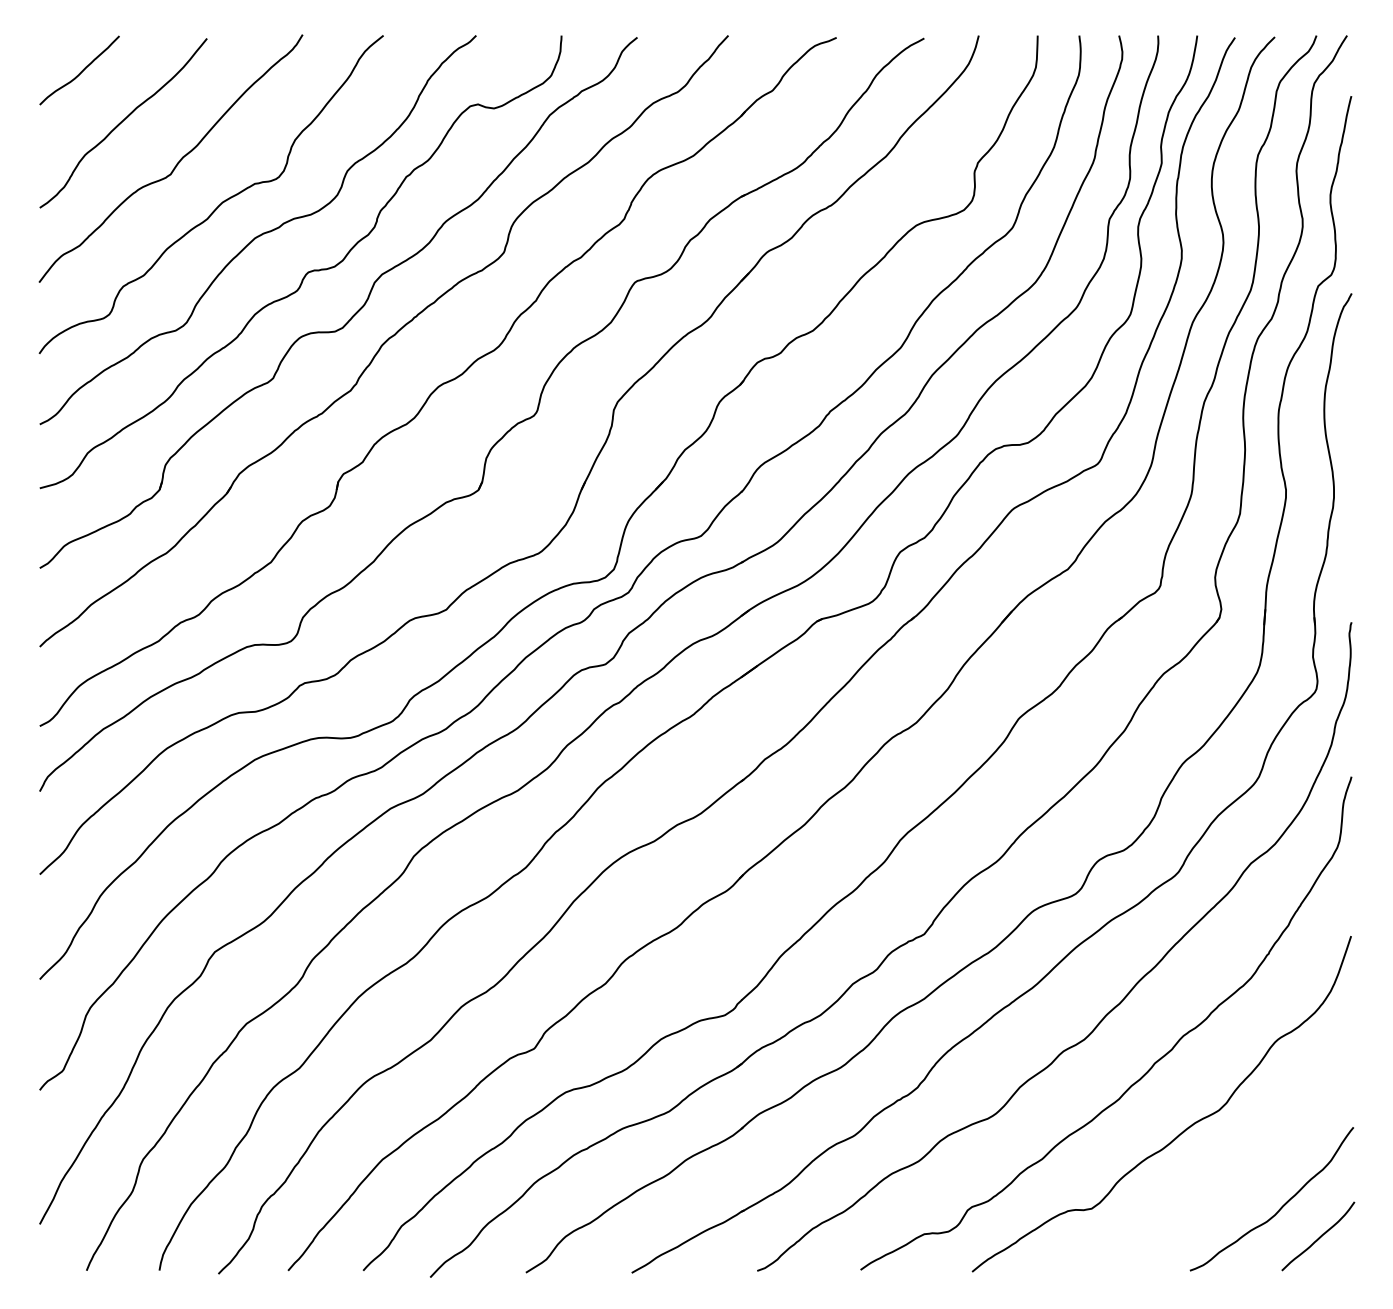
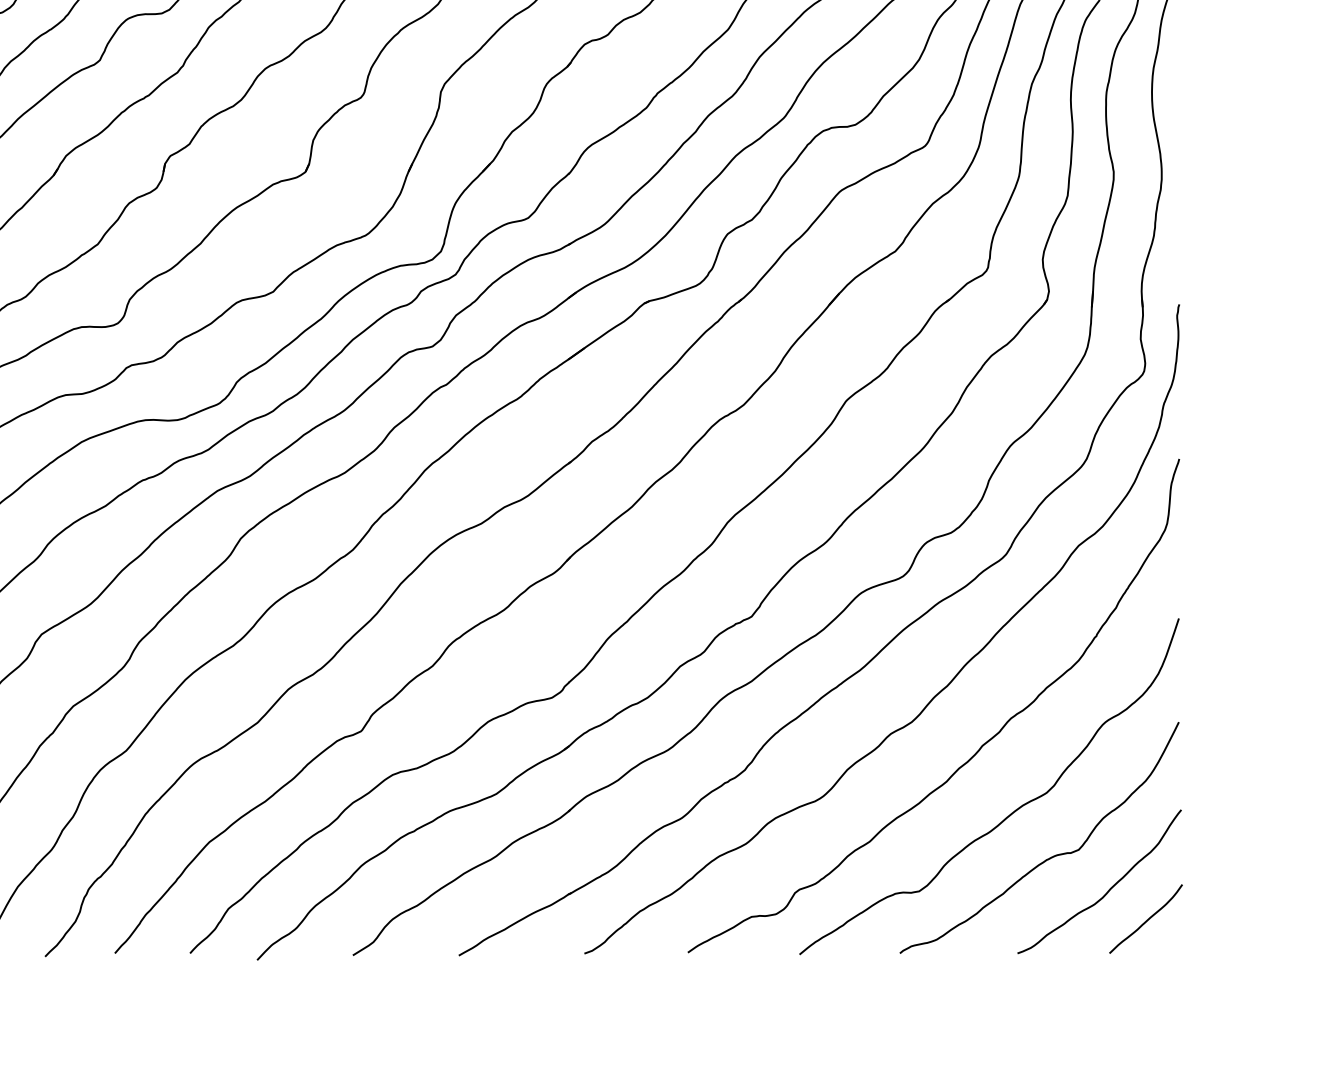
curve: (1220, 1175) -> (1048, 858), added

